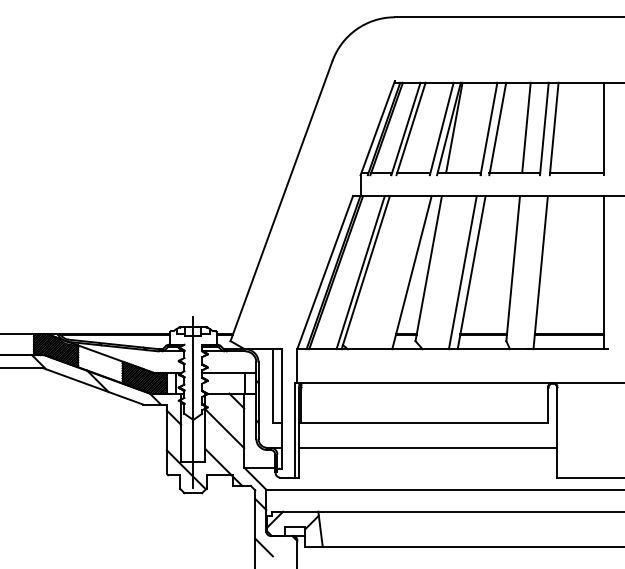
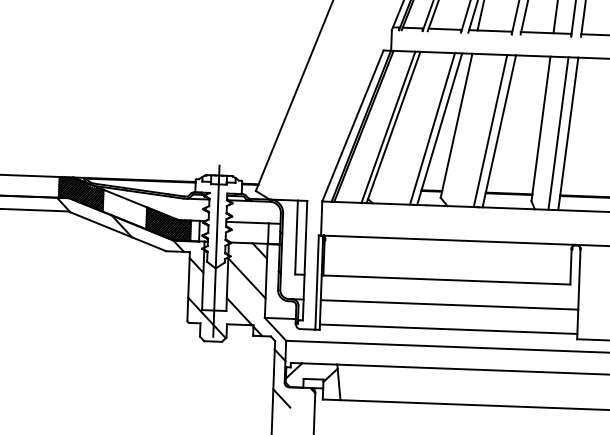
line: (404, 272) -> (432, 128), added
line: (530, 272) -> (558, 133), added
line: (428, 472) -> (448, 329), added

